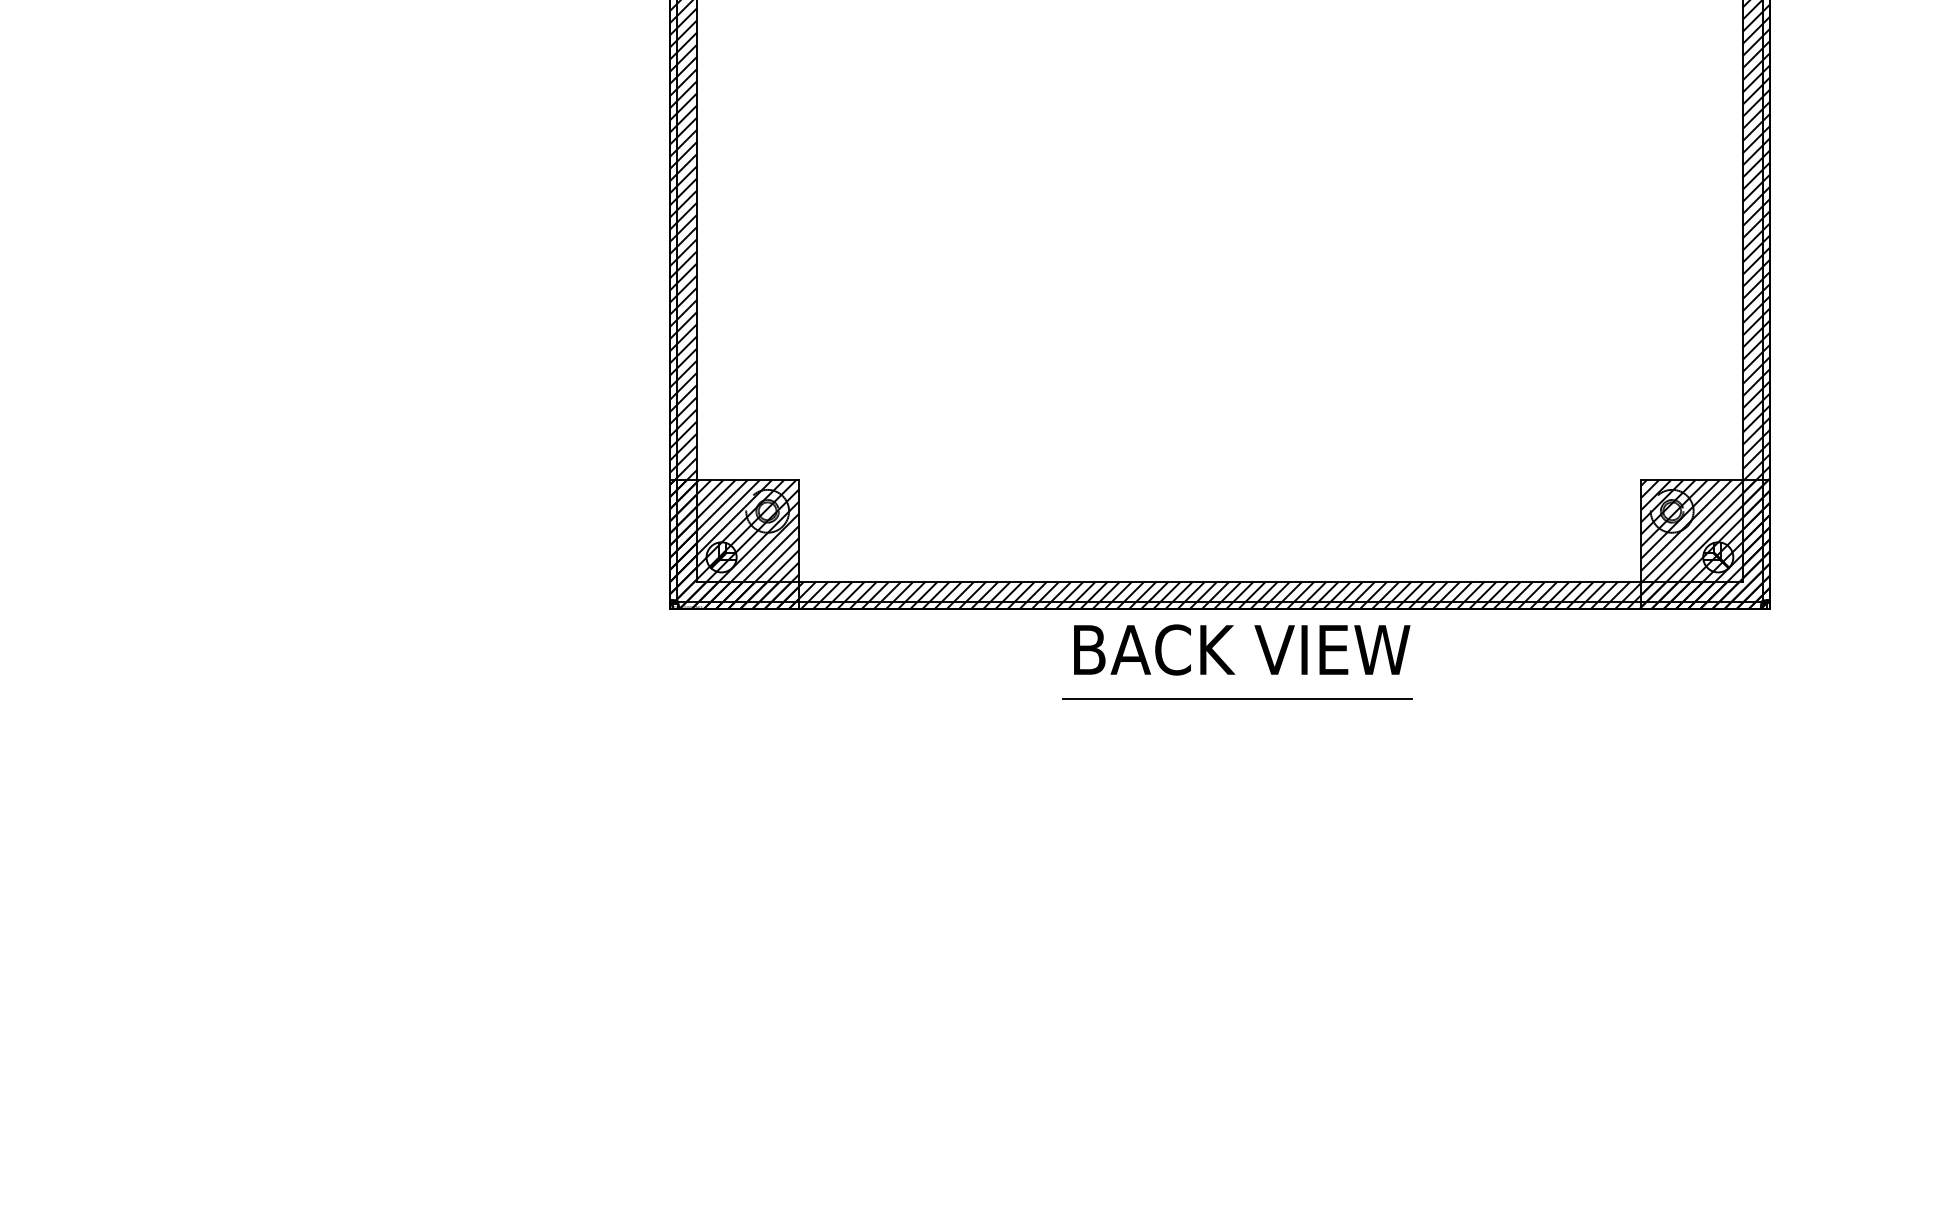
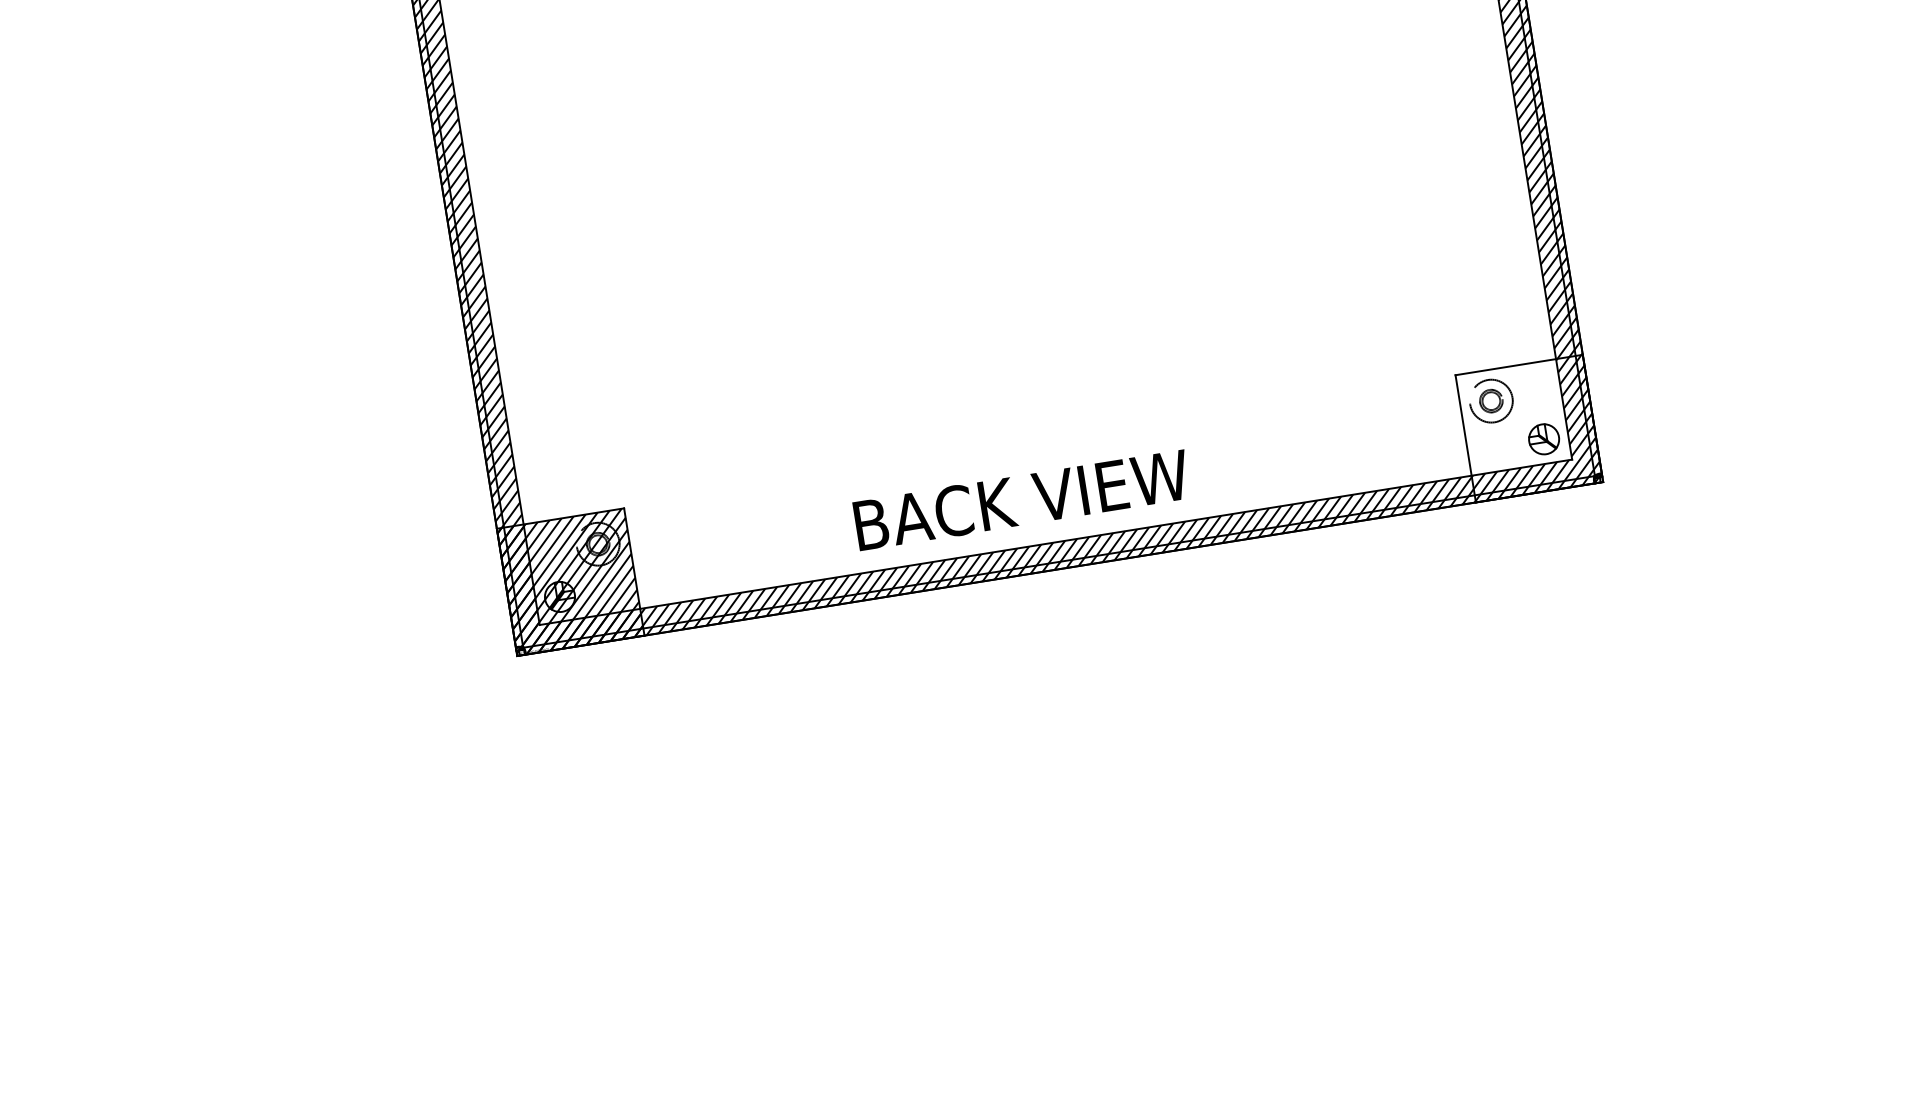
hatch: (1704, 544) -> (1528, 428), removed
text: (1242, 649) -> (1022, 499), moved
line: (1237, 699) -> (1091, 655), removed

